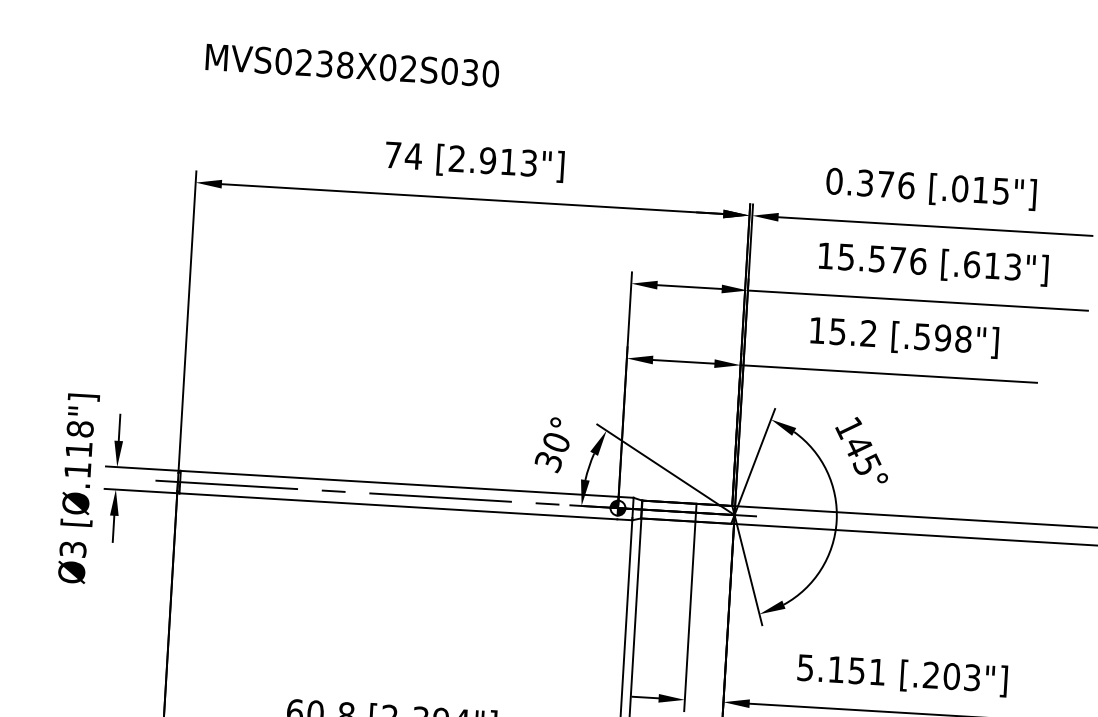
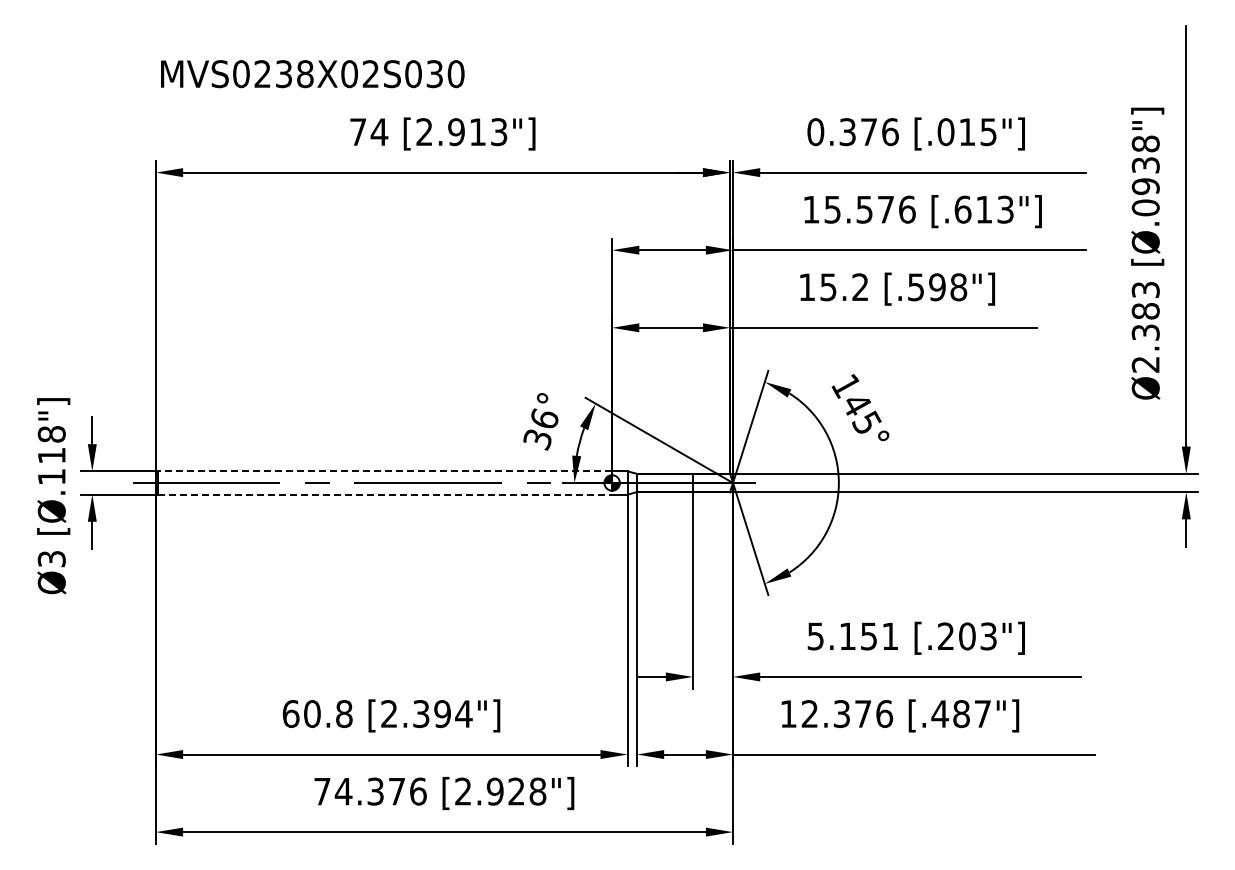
text: (352, 65) -> (312, 74), moved
text: (556, 442) -> (544, 418), 30° -> 36°
line: (400, 484) -> (385, 471), solid -> dashed
line: (398, 506) -> (385, 494), solid -> dashed

